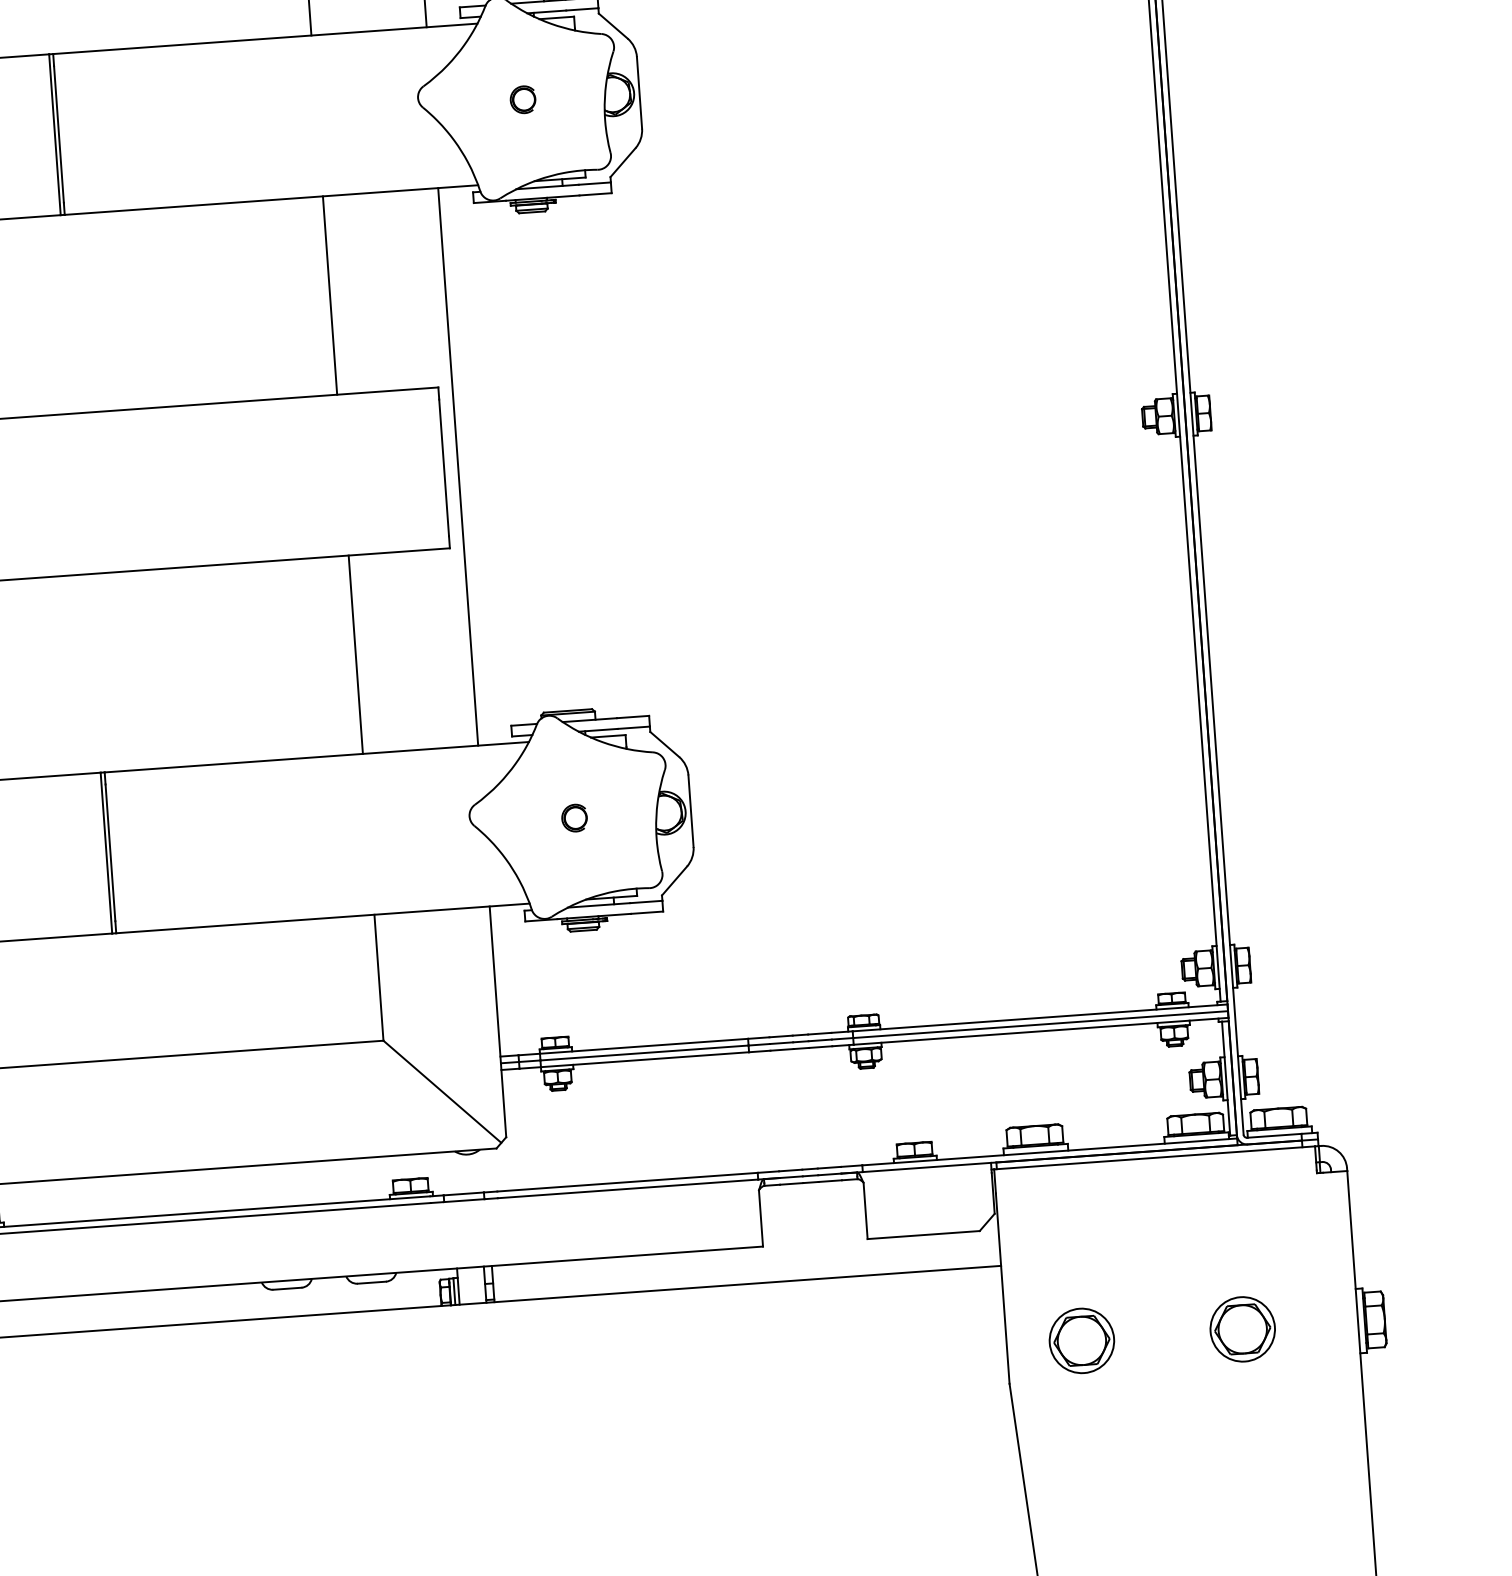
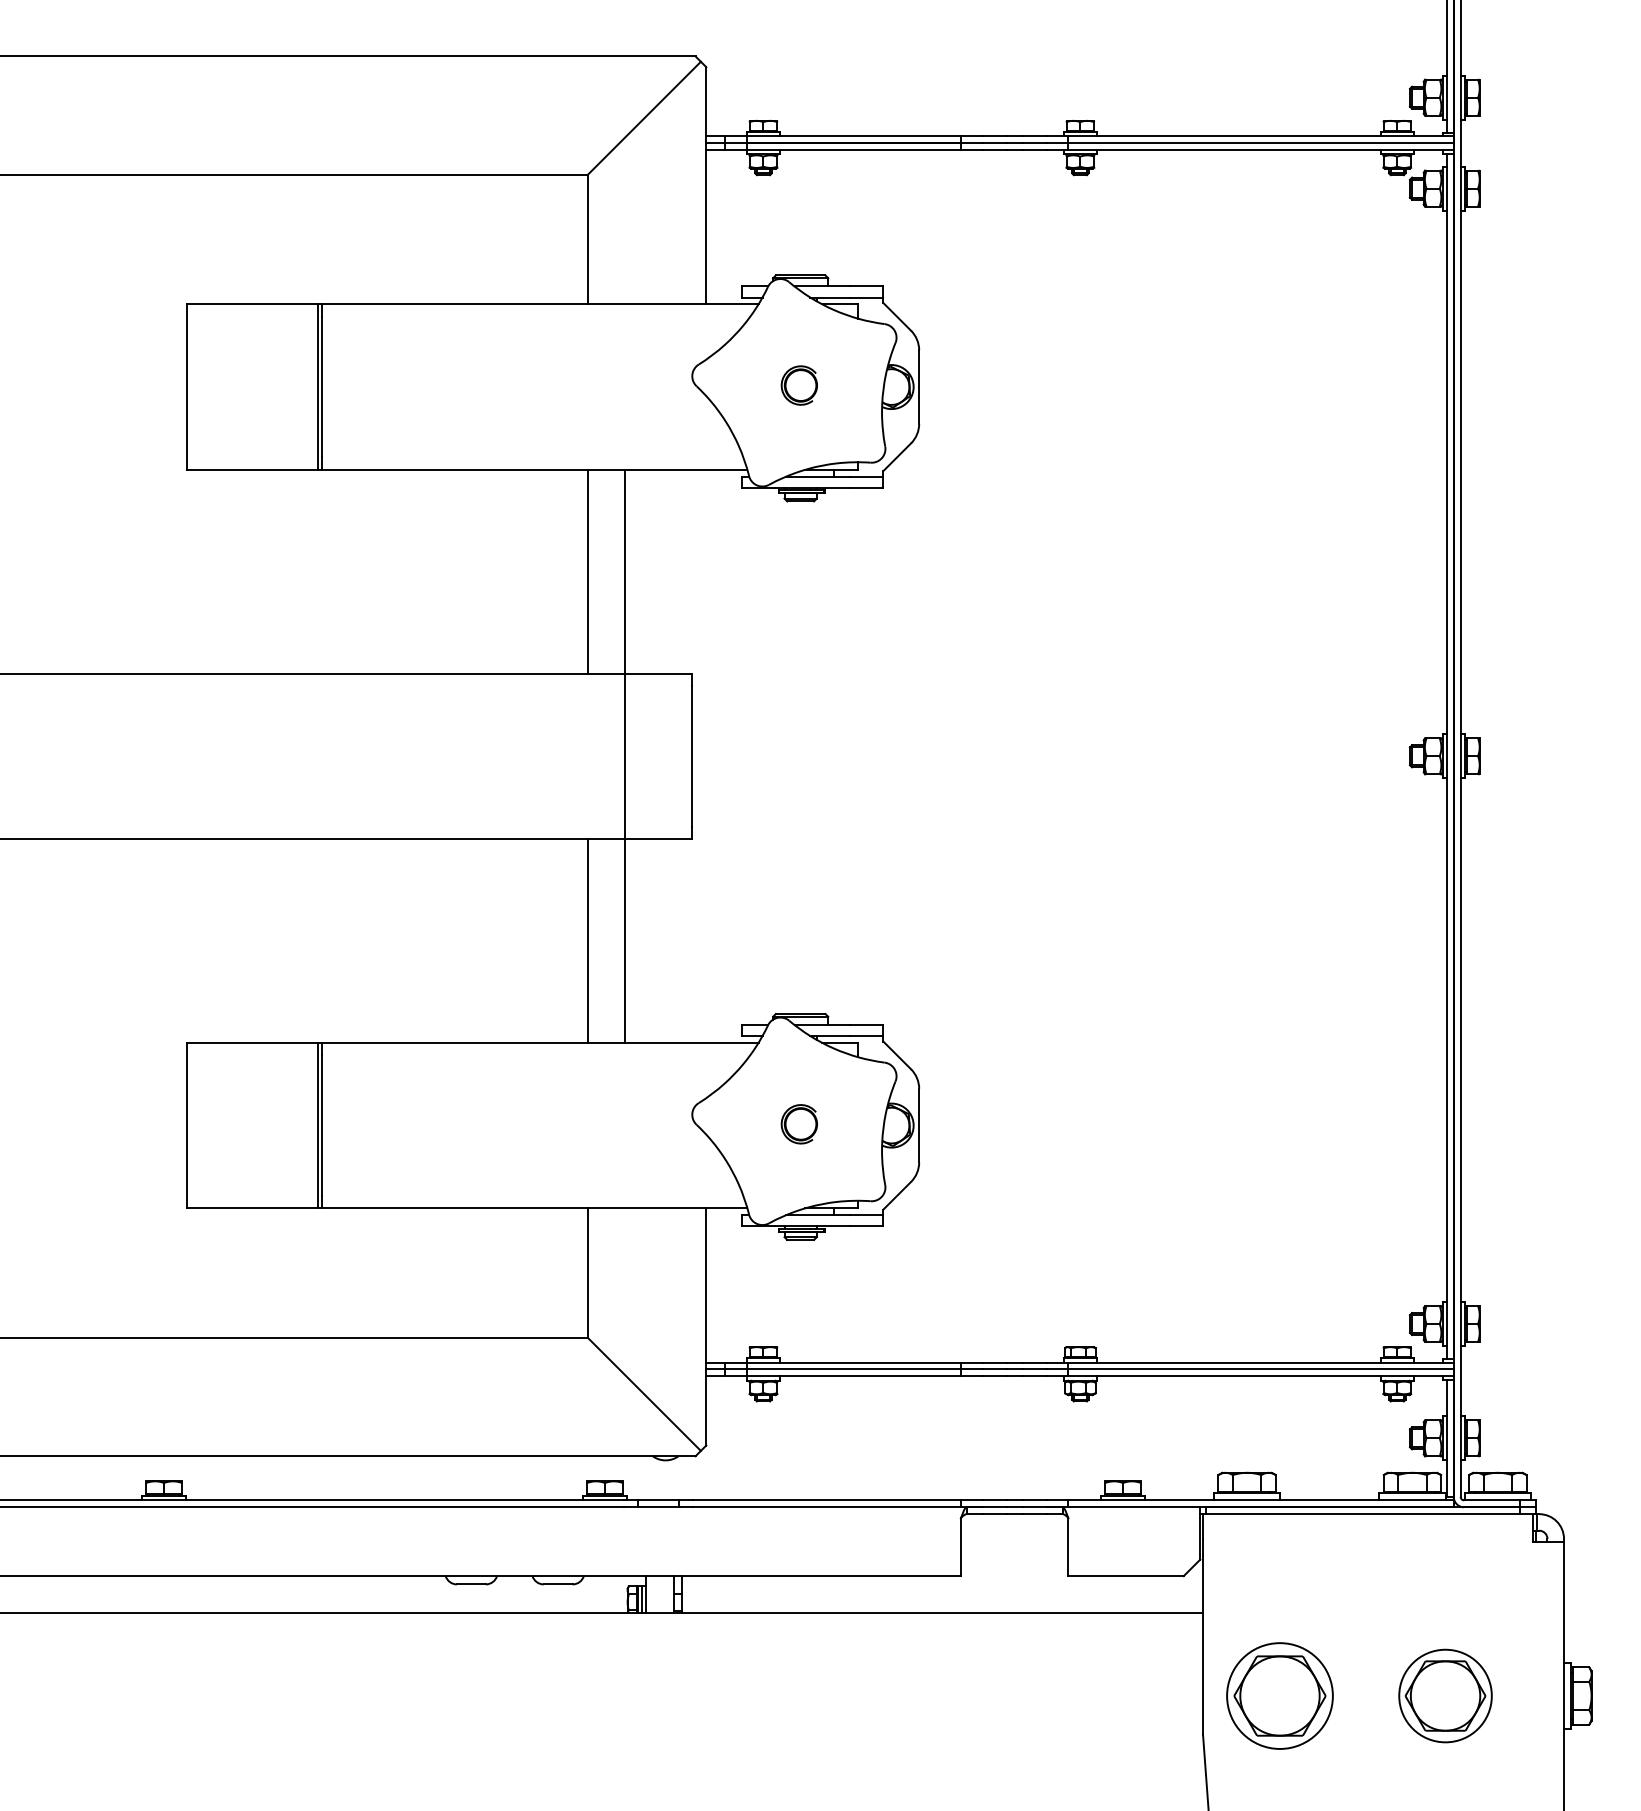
part: (522, 99) -> (799, 385), size x1.4
line: (458, 466) -> (625, 755), moved
part: (574, 817) -> (799, 1123), size x1.4
part: (1242, 1328) -> (1445, 1695), size x1.4
part: (1082, 1340) -> (1280, 1695), size x1.6

